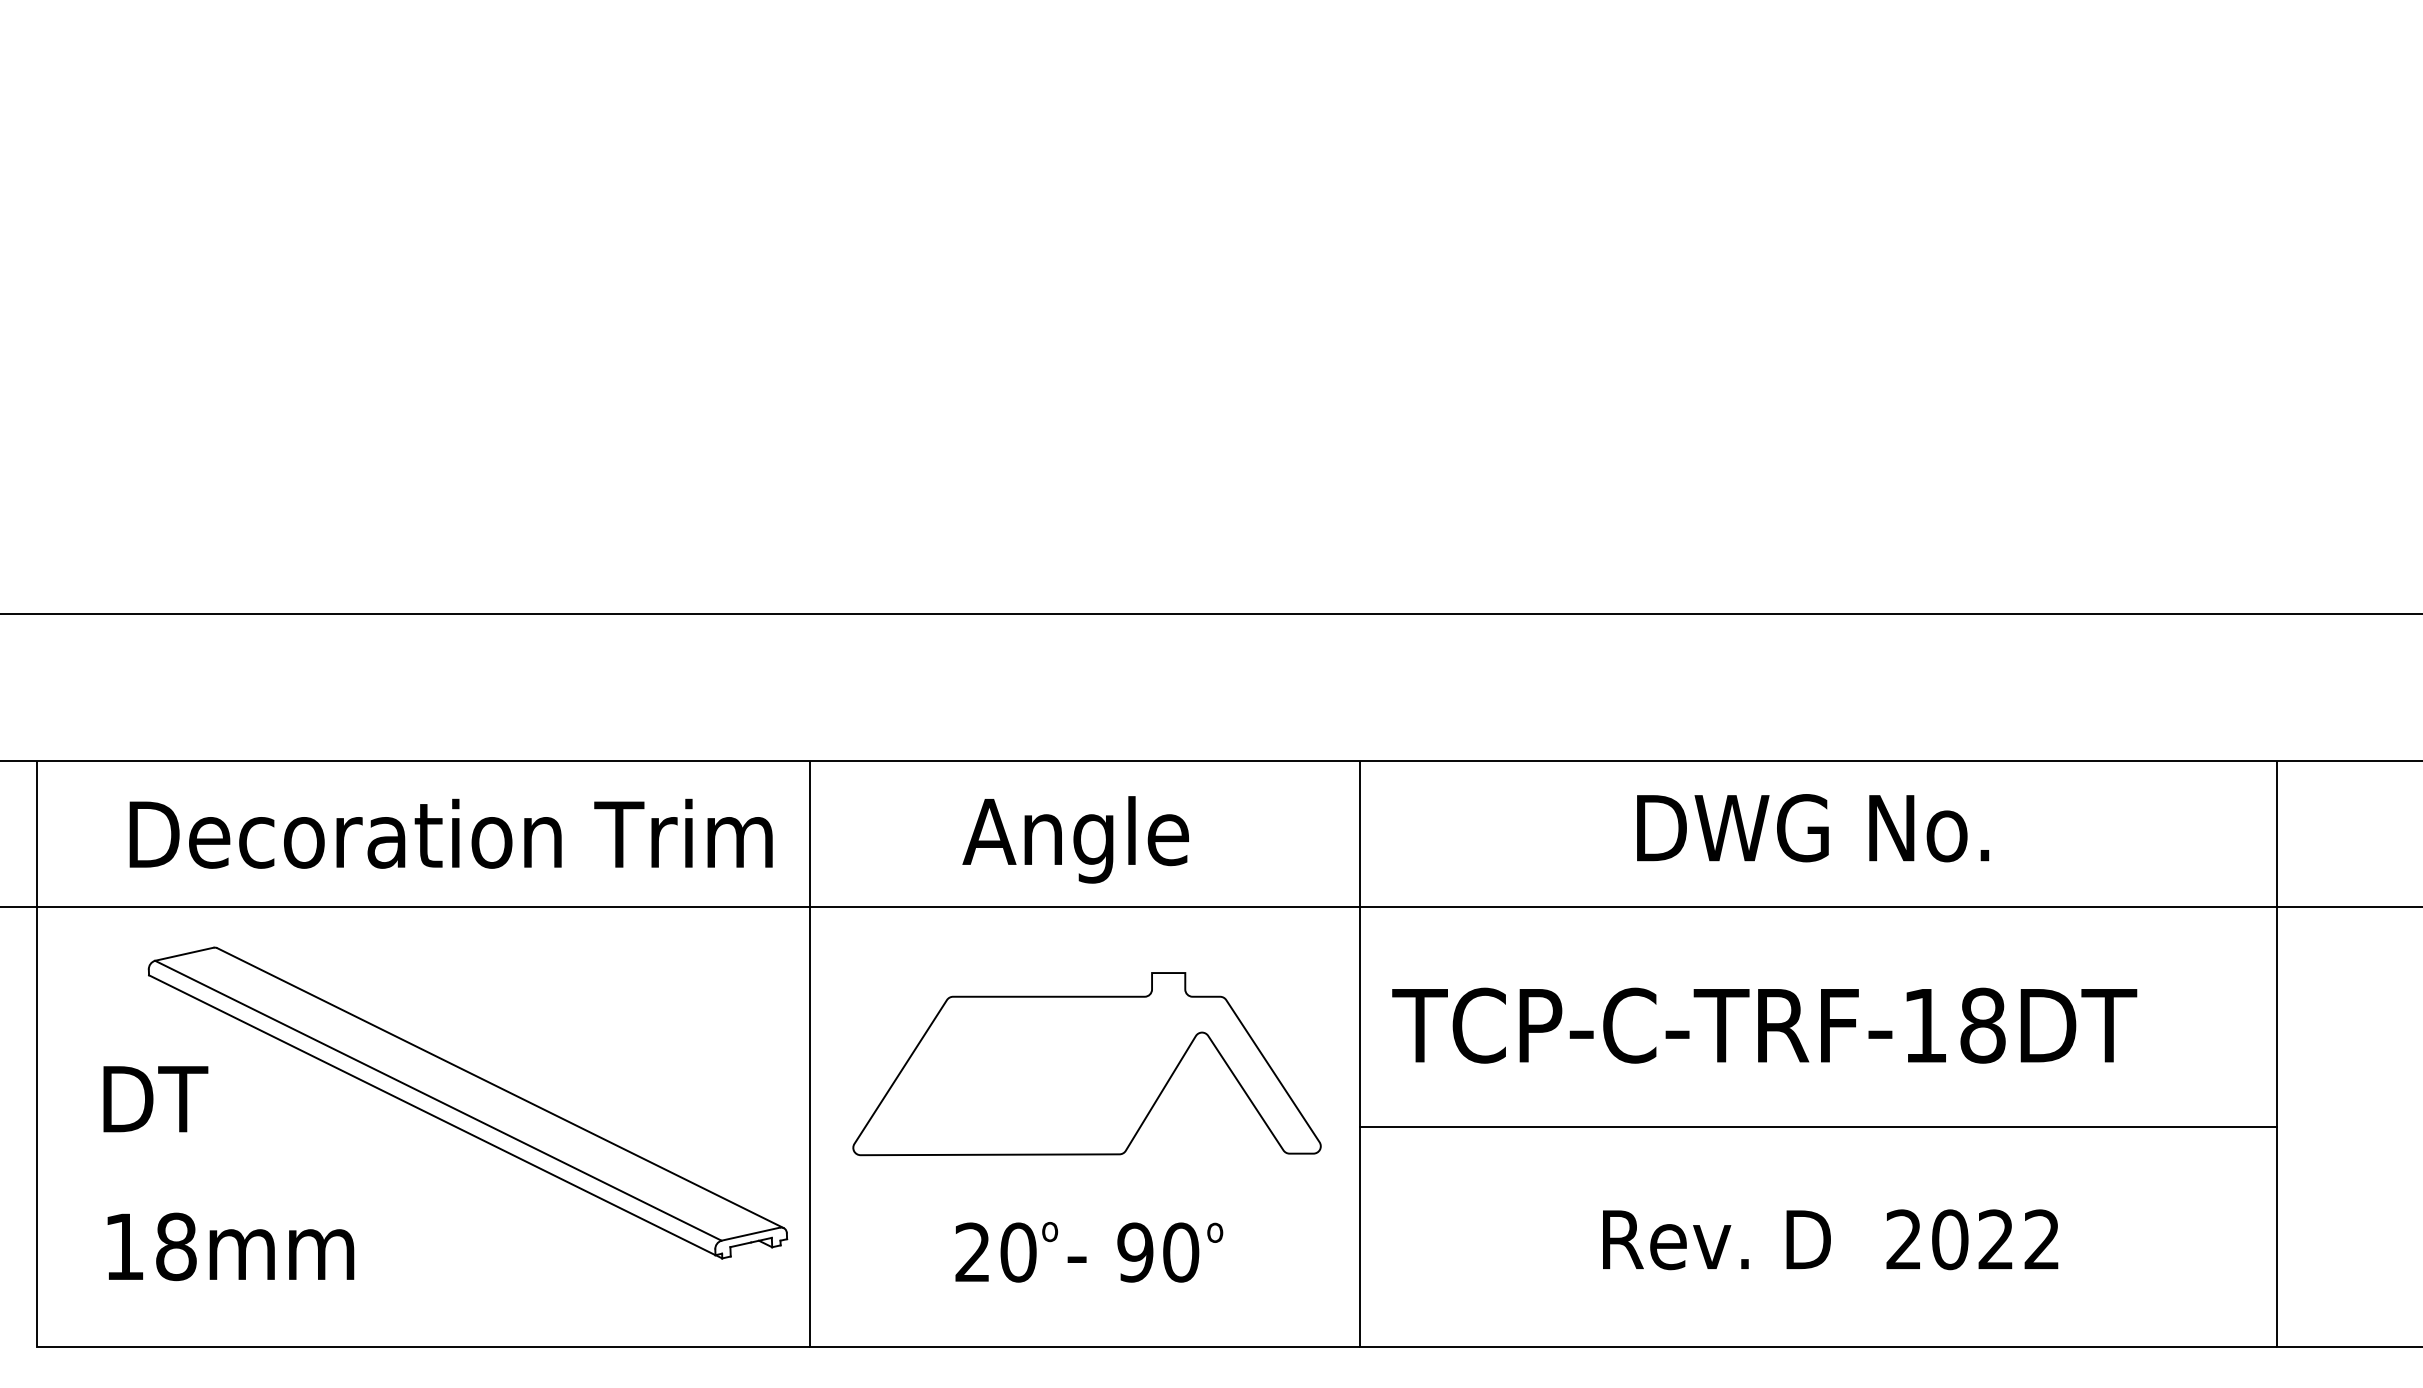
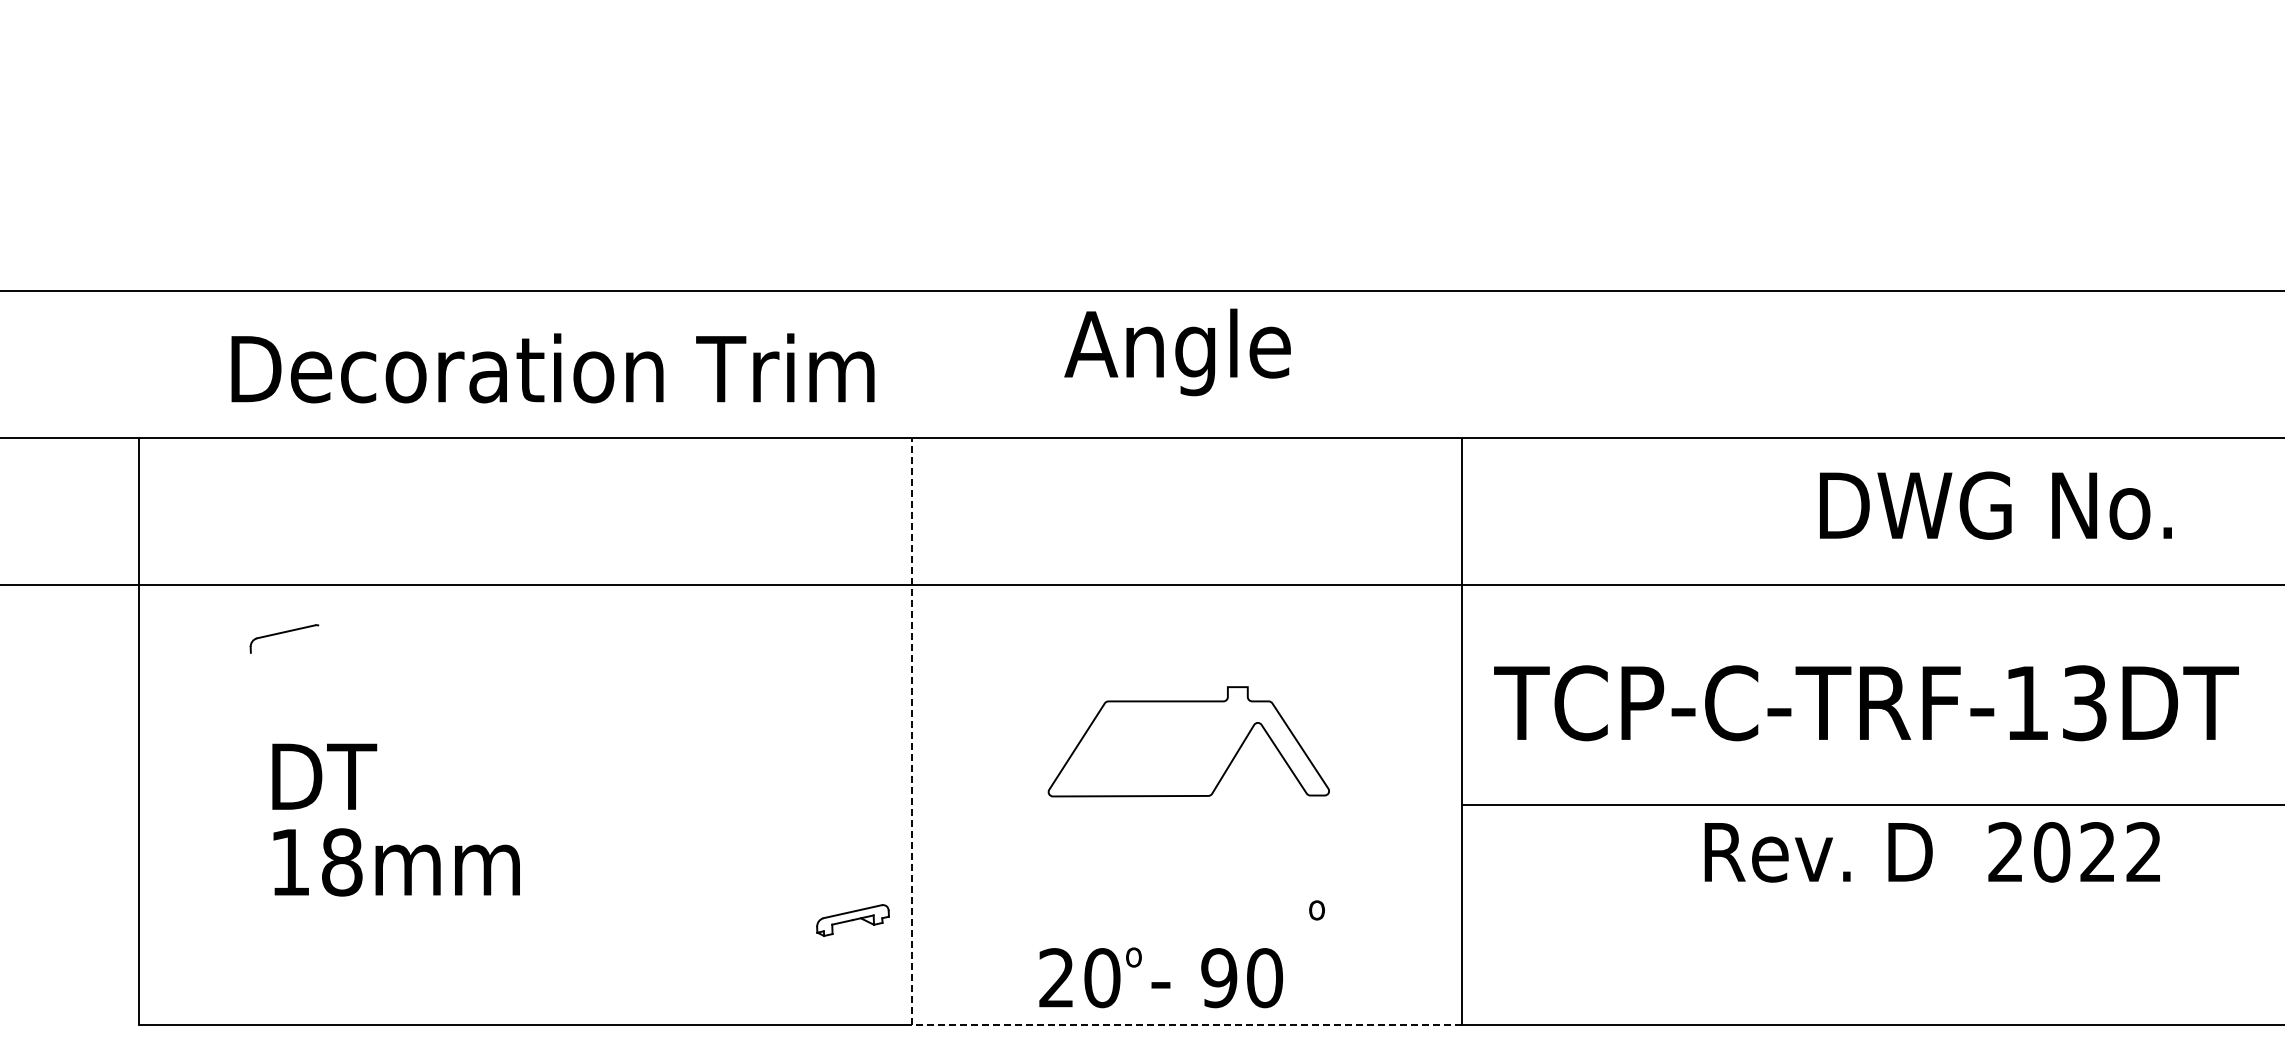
text: (1813, 828) -> (1996, 506), moved
text: (450, 833) -> (552, 368), moved
text: (1075, 839) -> (1177, 352), moved
text: (1982, 1025) -> (2084, 703), TCP-C-TRF-18DT -> TCP-C-TRF-13DT
part: (1086, 1064) -> (1188, 742), size x0.6
line: (500, 1088) -> (602, 766), removed
text: (155, 1099) -> (324, 777), moved
line: (438, 1100) -> (540, 778), removed
line: (432, 1115) -> (534, 793), removed
text: (1830, 1239) -> (1932, 852), moved
text: (230, 1246) -> (396, 862), moved
text: (1077, 1252) -> (1161, 978), moved
line: (810, 1329) -> (912, 1007), solid -> dashed

